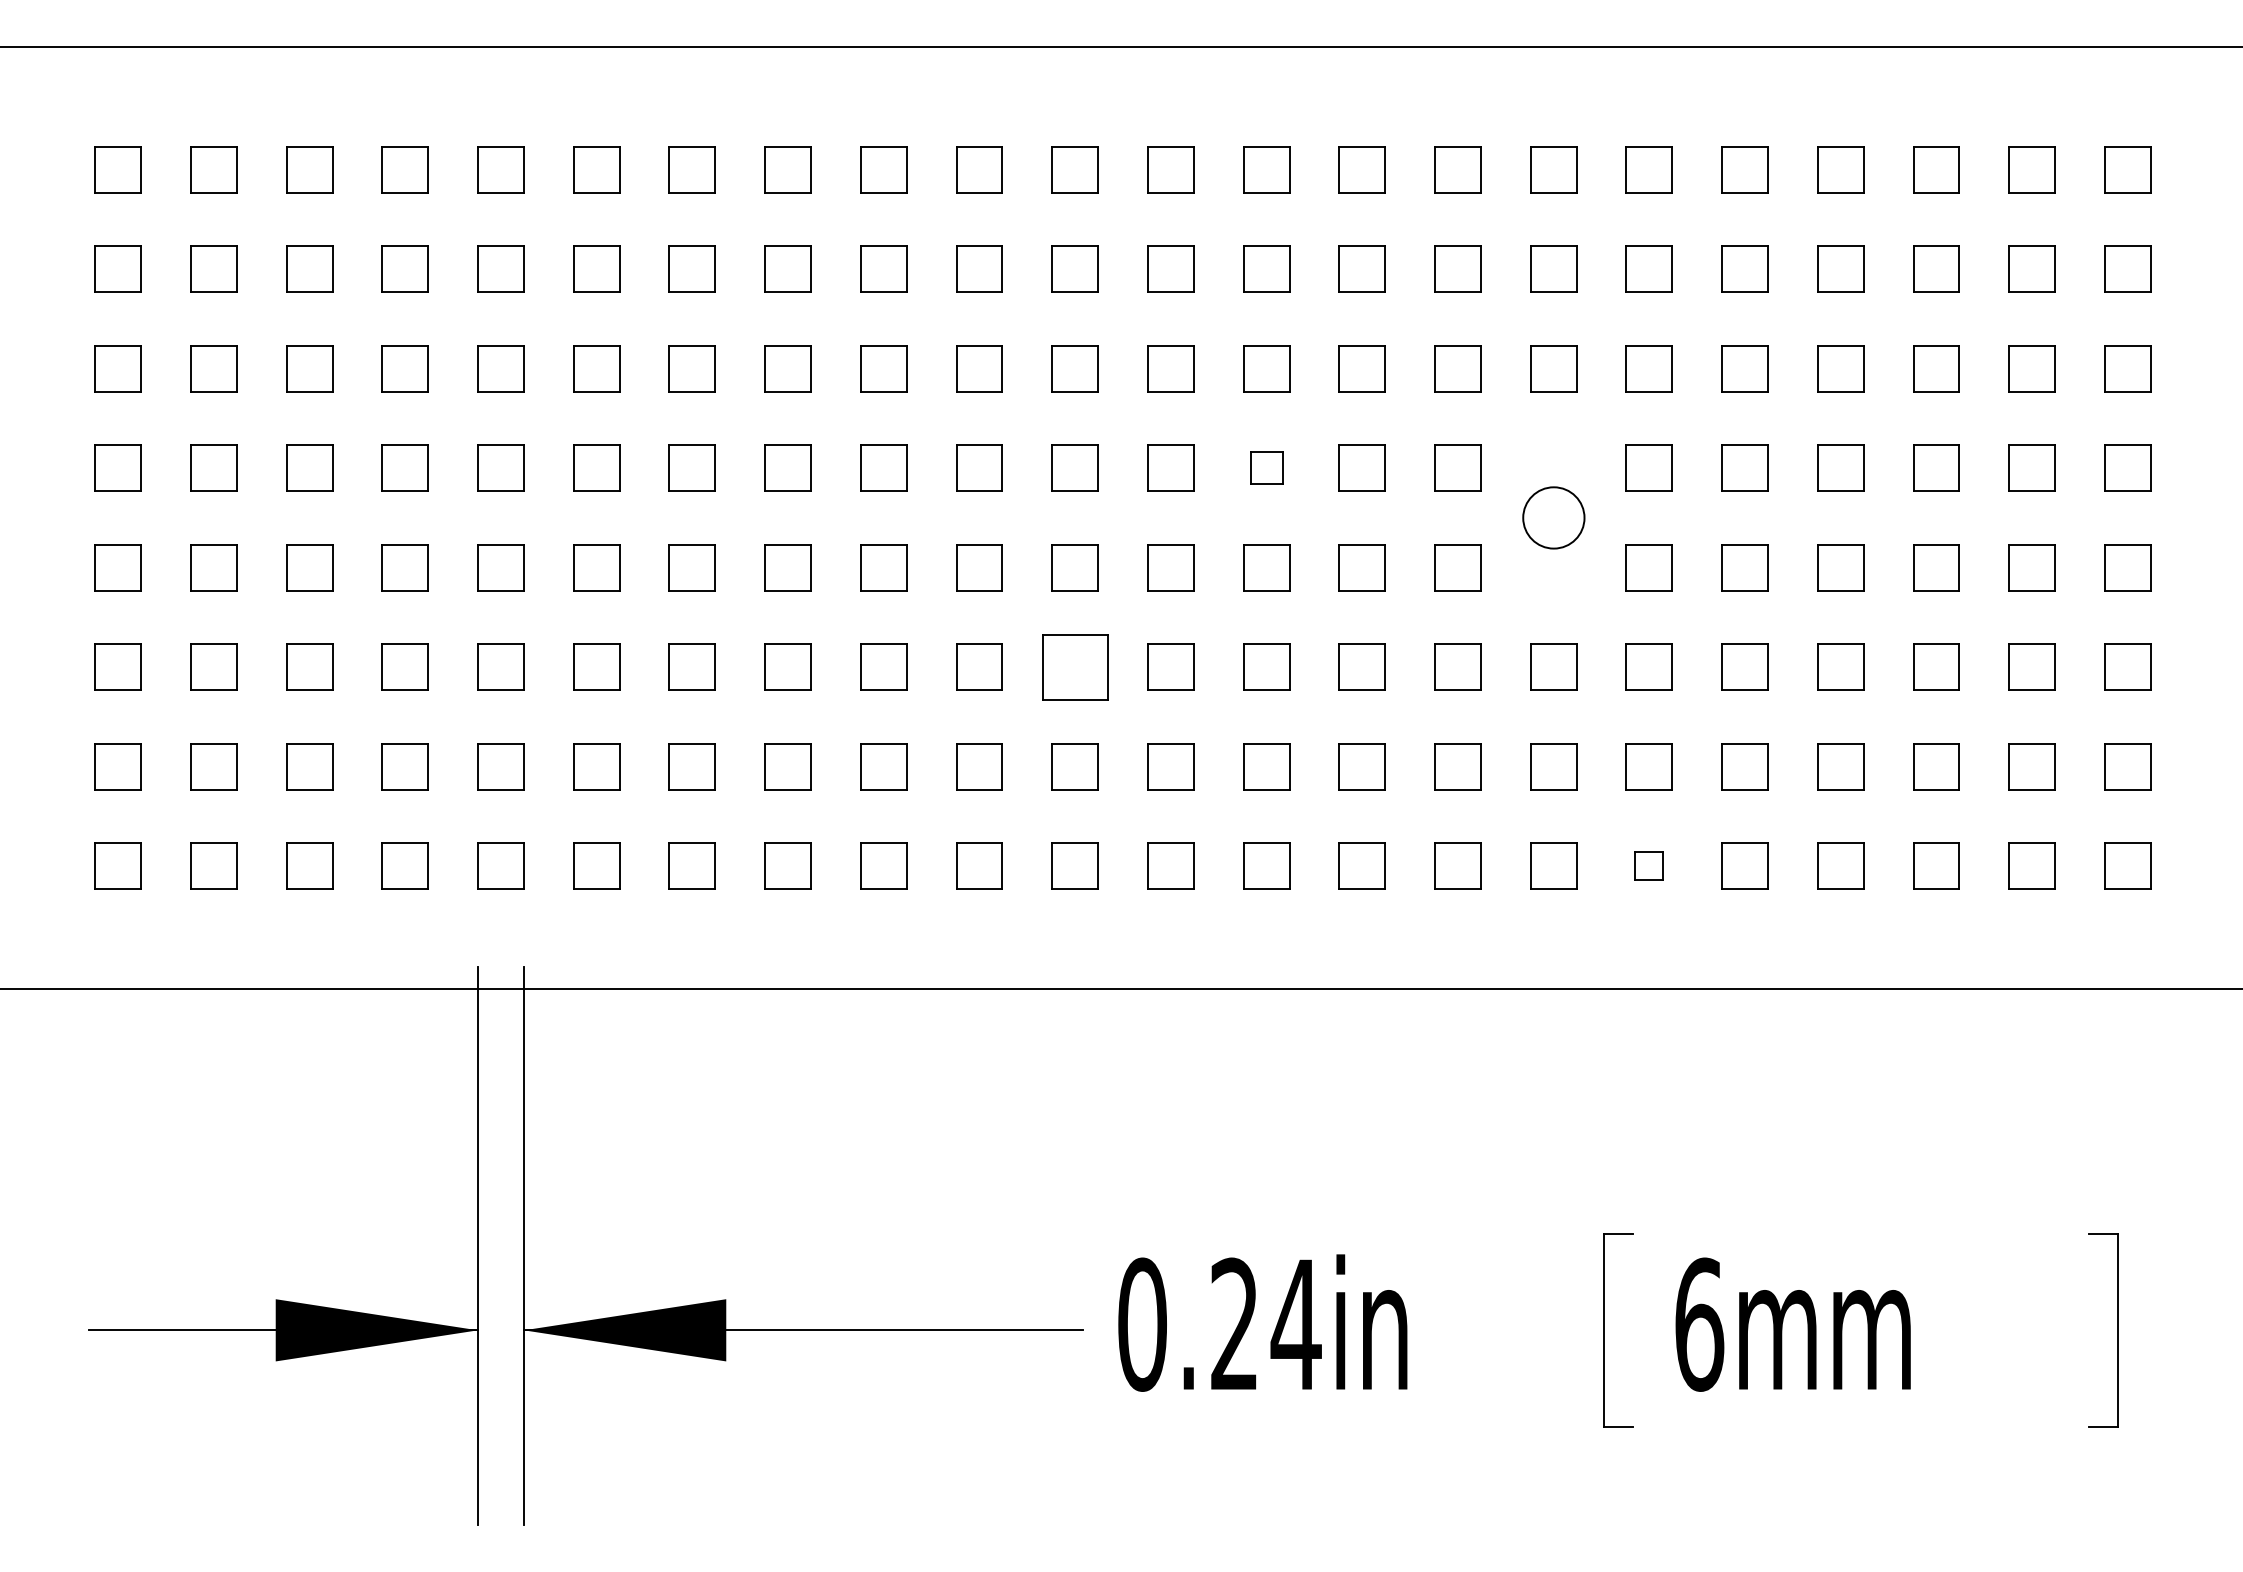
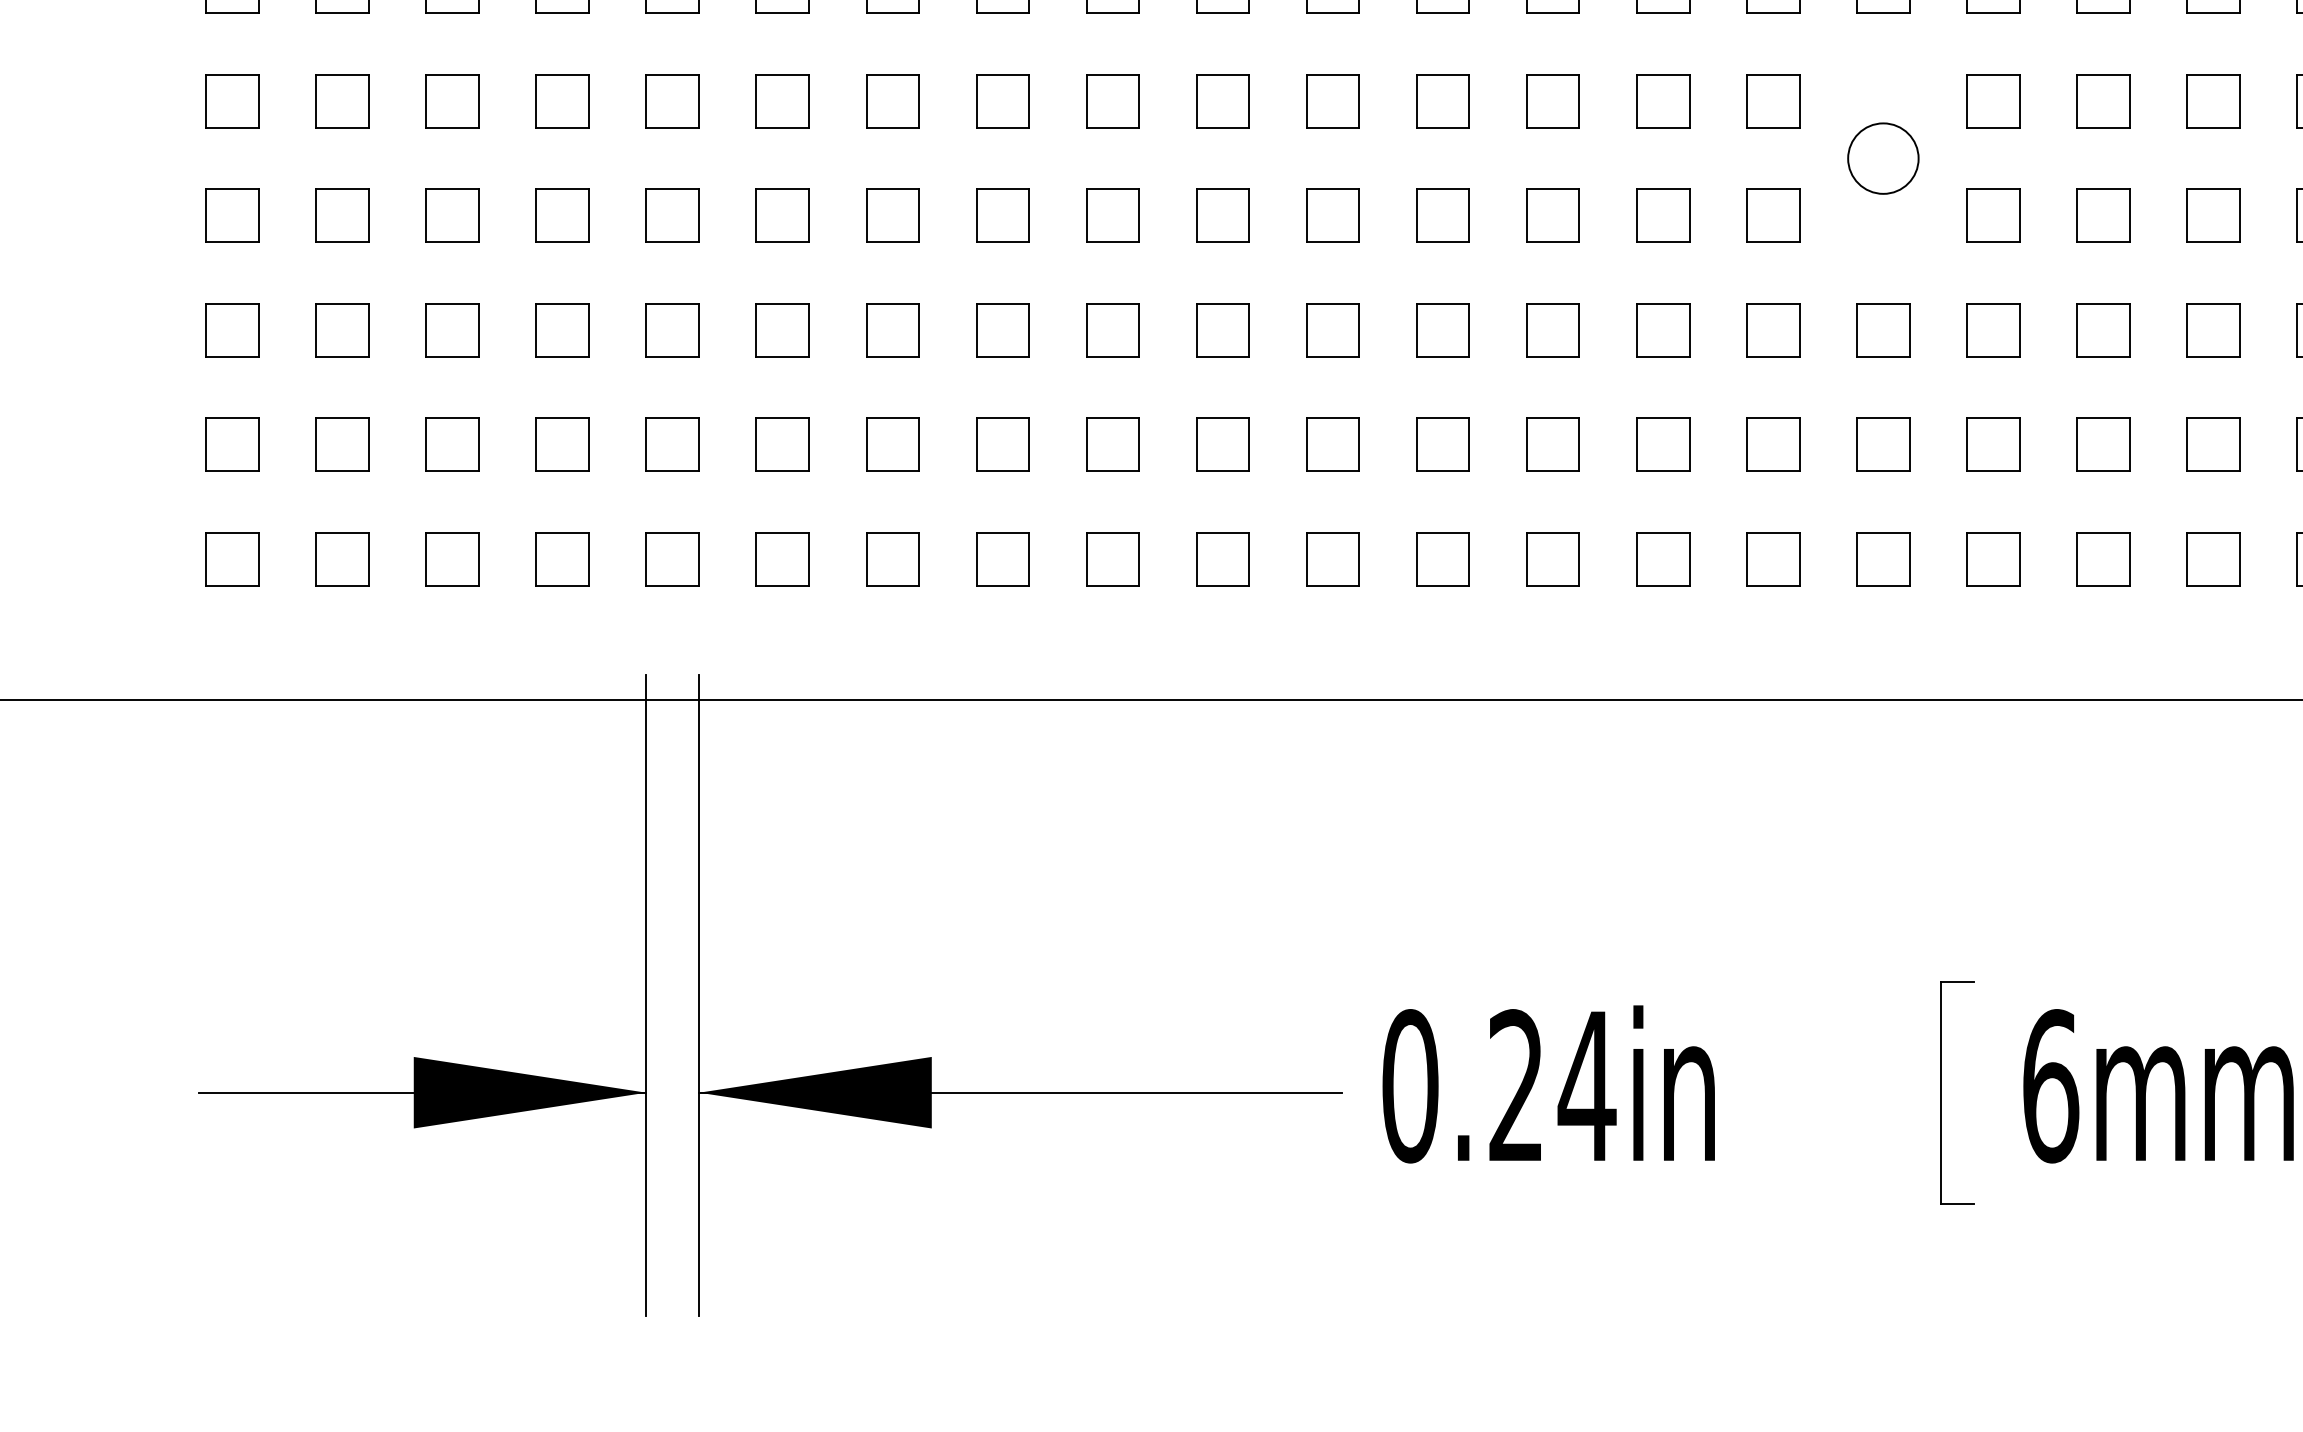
part: (1266, 467) -> (1552, 100), size x1.43
part: (1074, 666) -> (1332, 329), size x0.71
part: (1648, 865) -> (1992, 558), size x1.67

